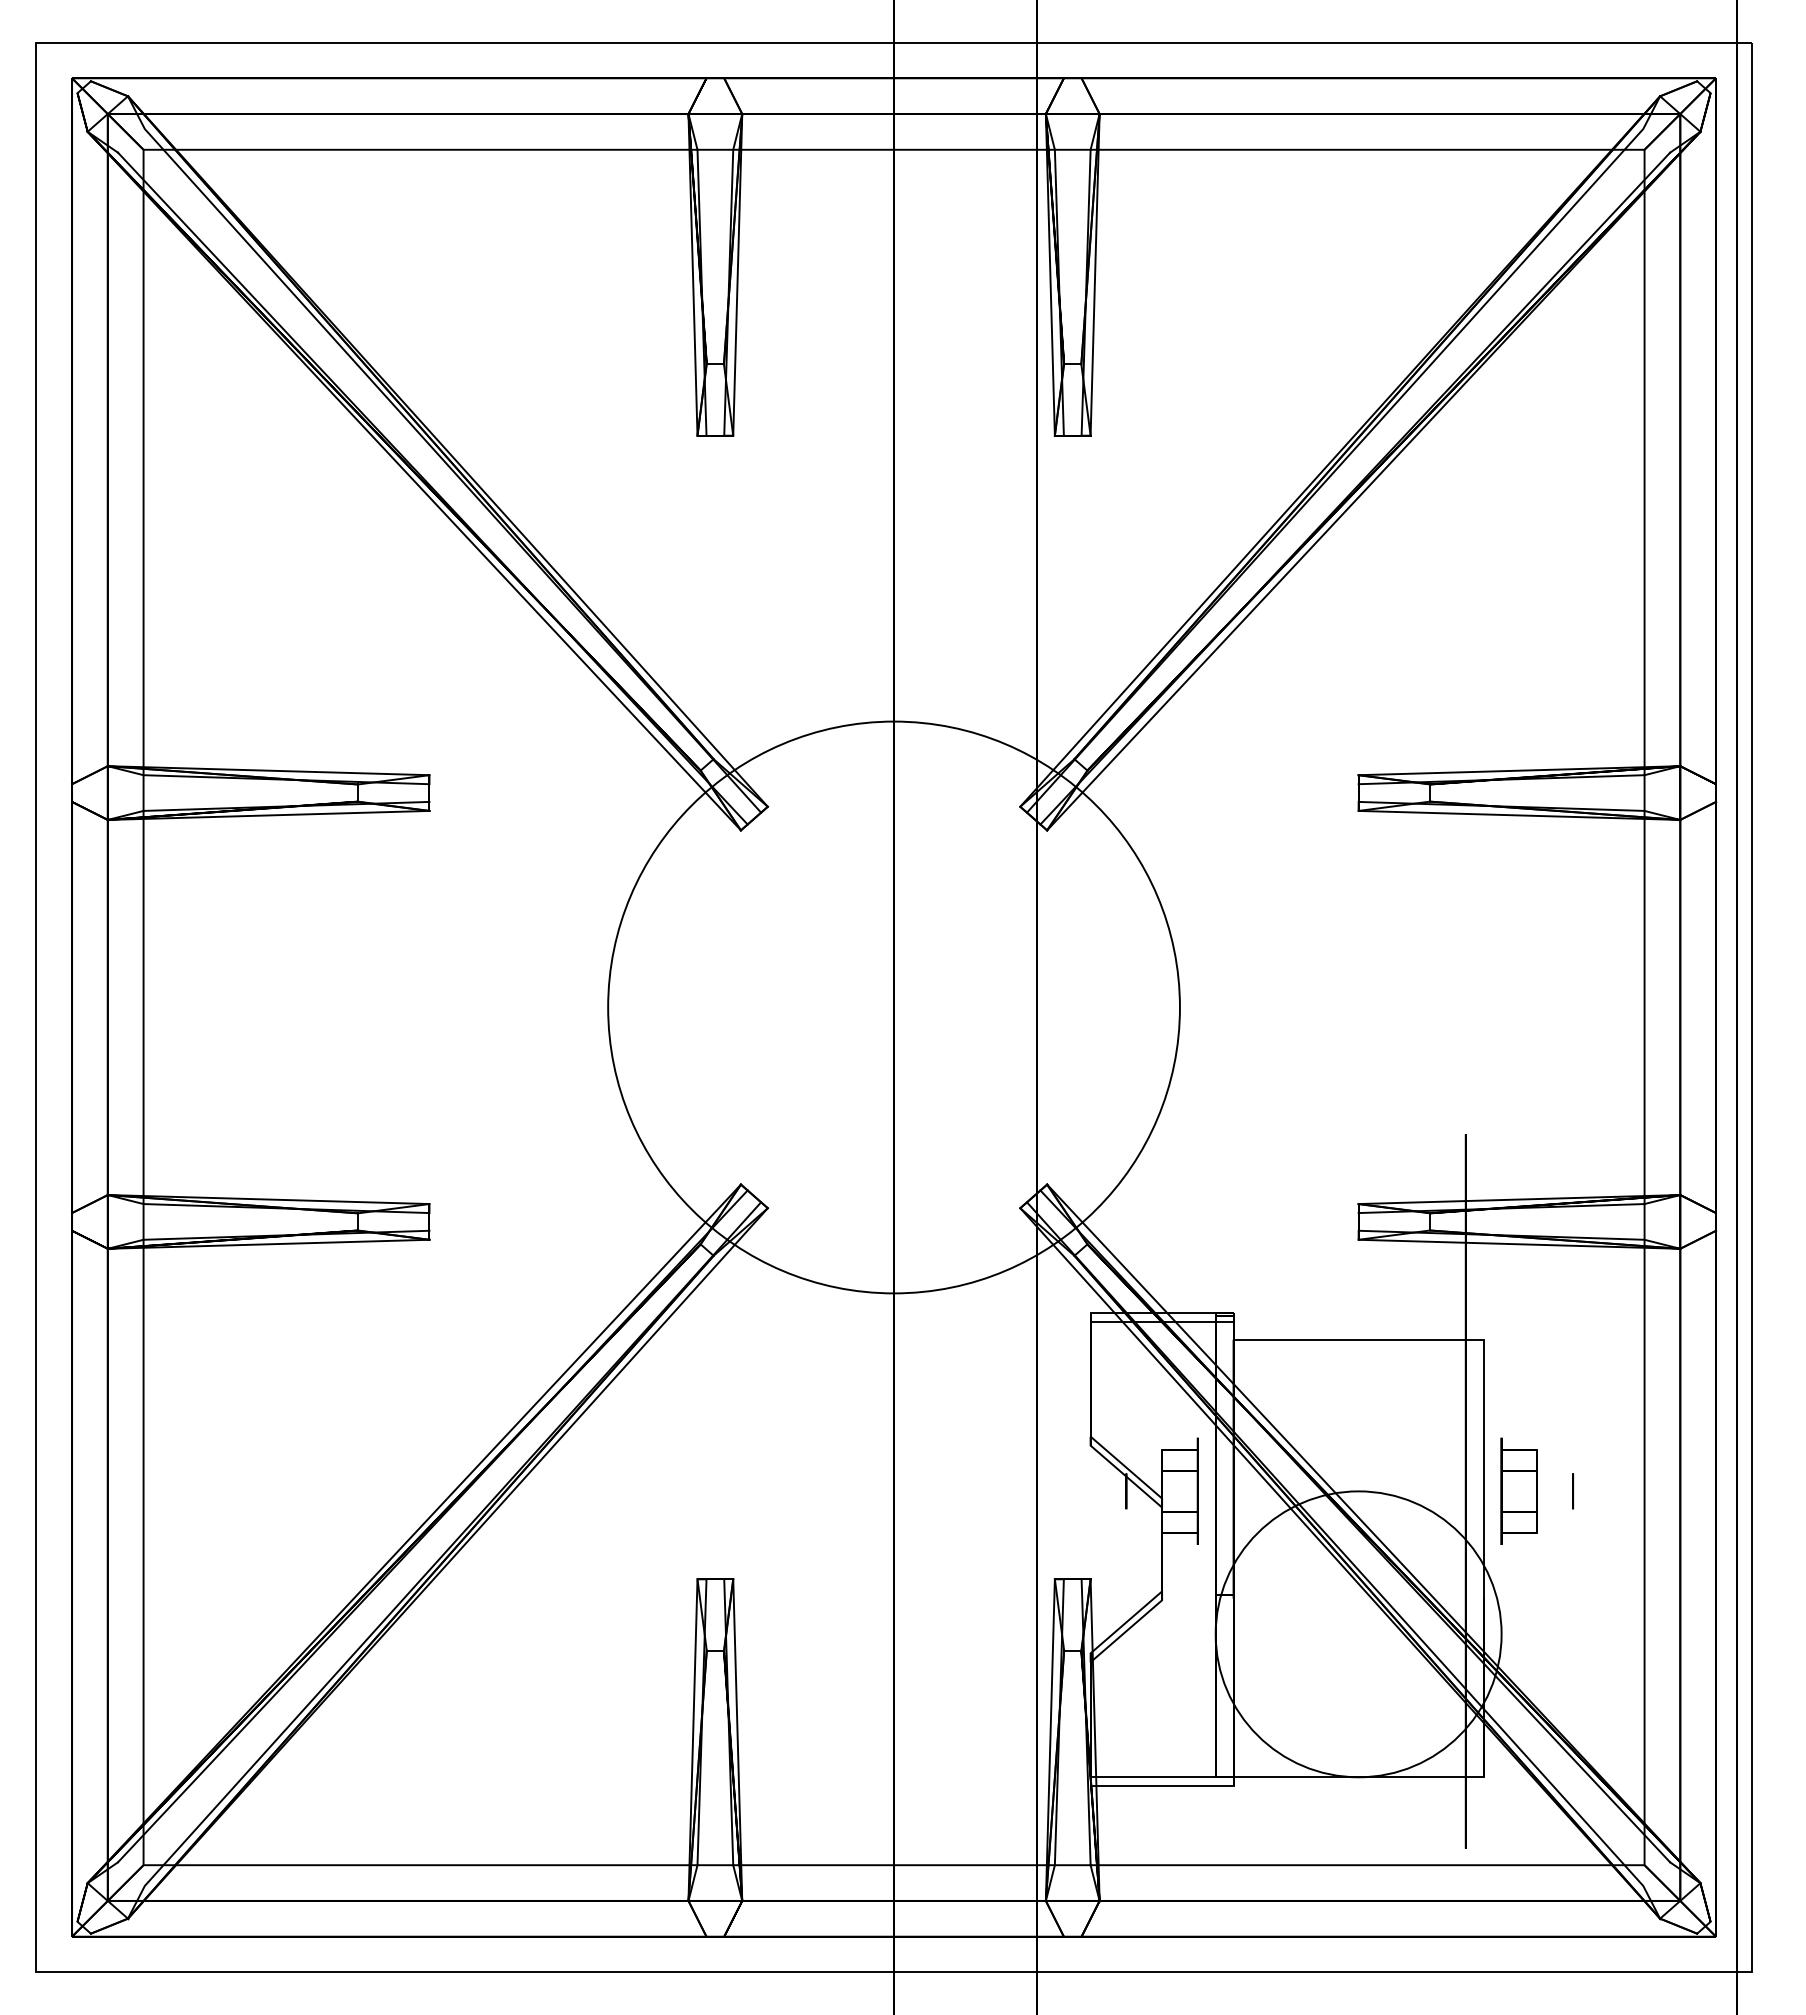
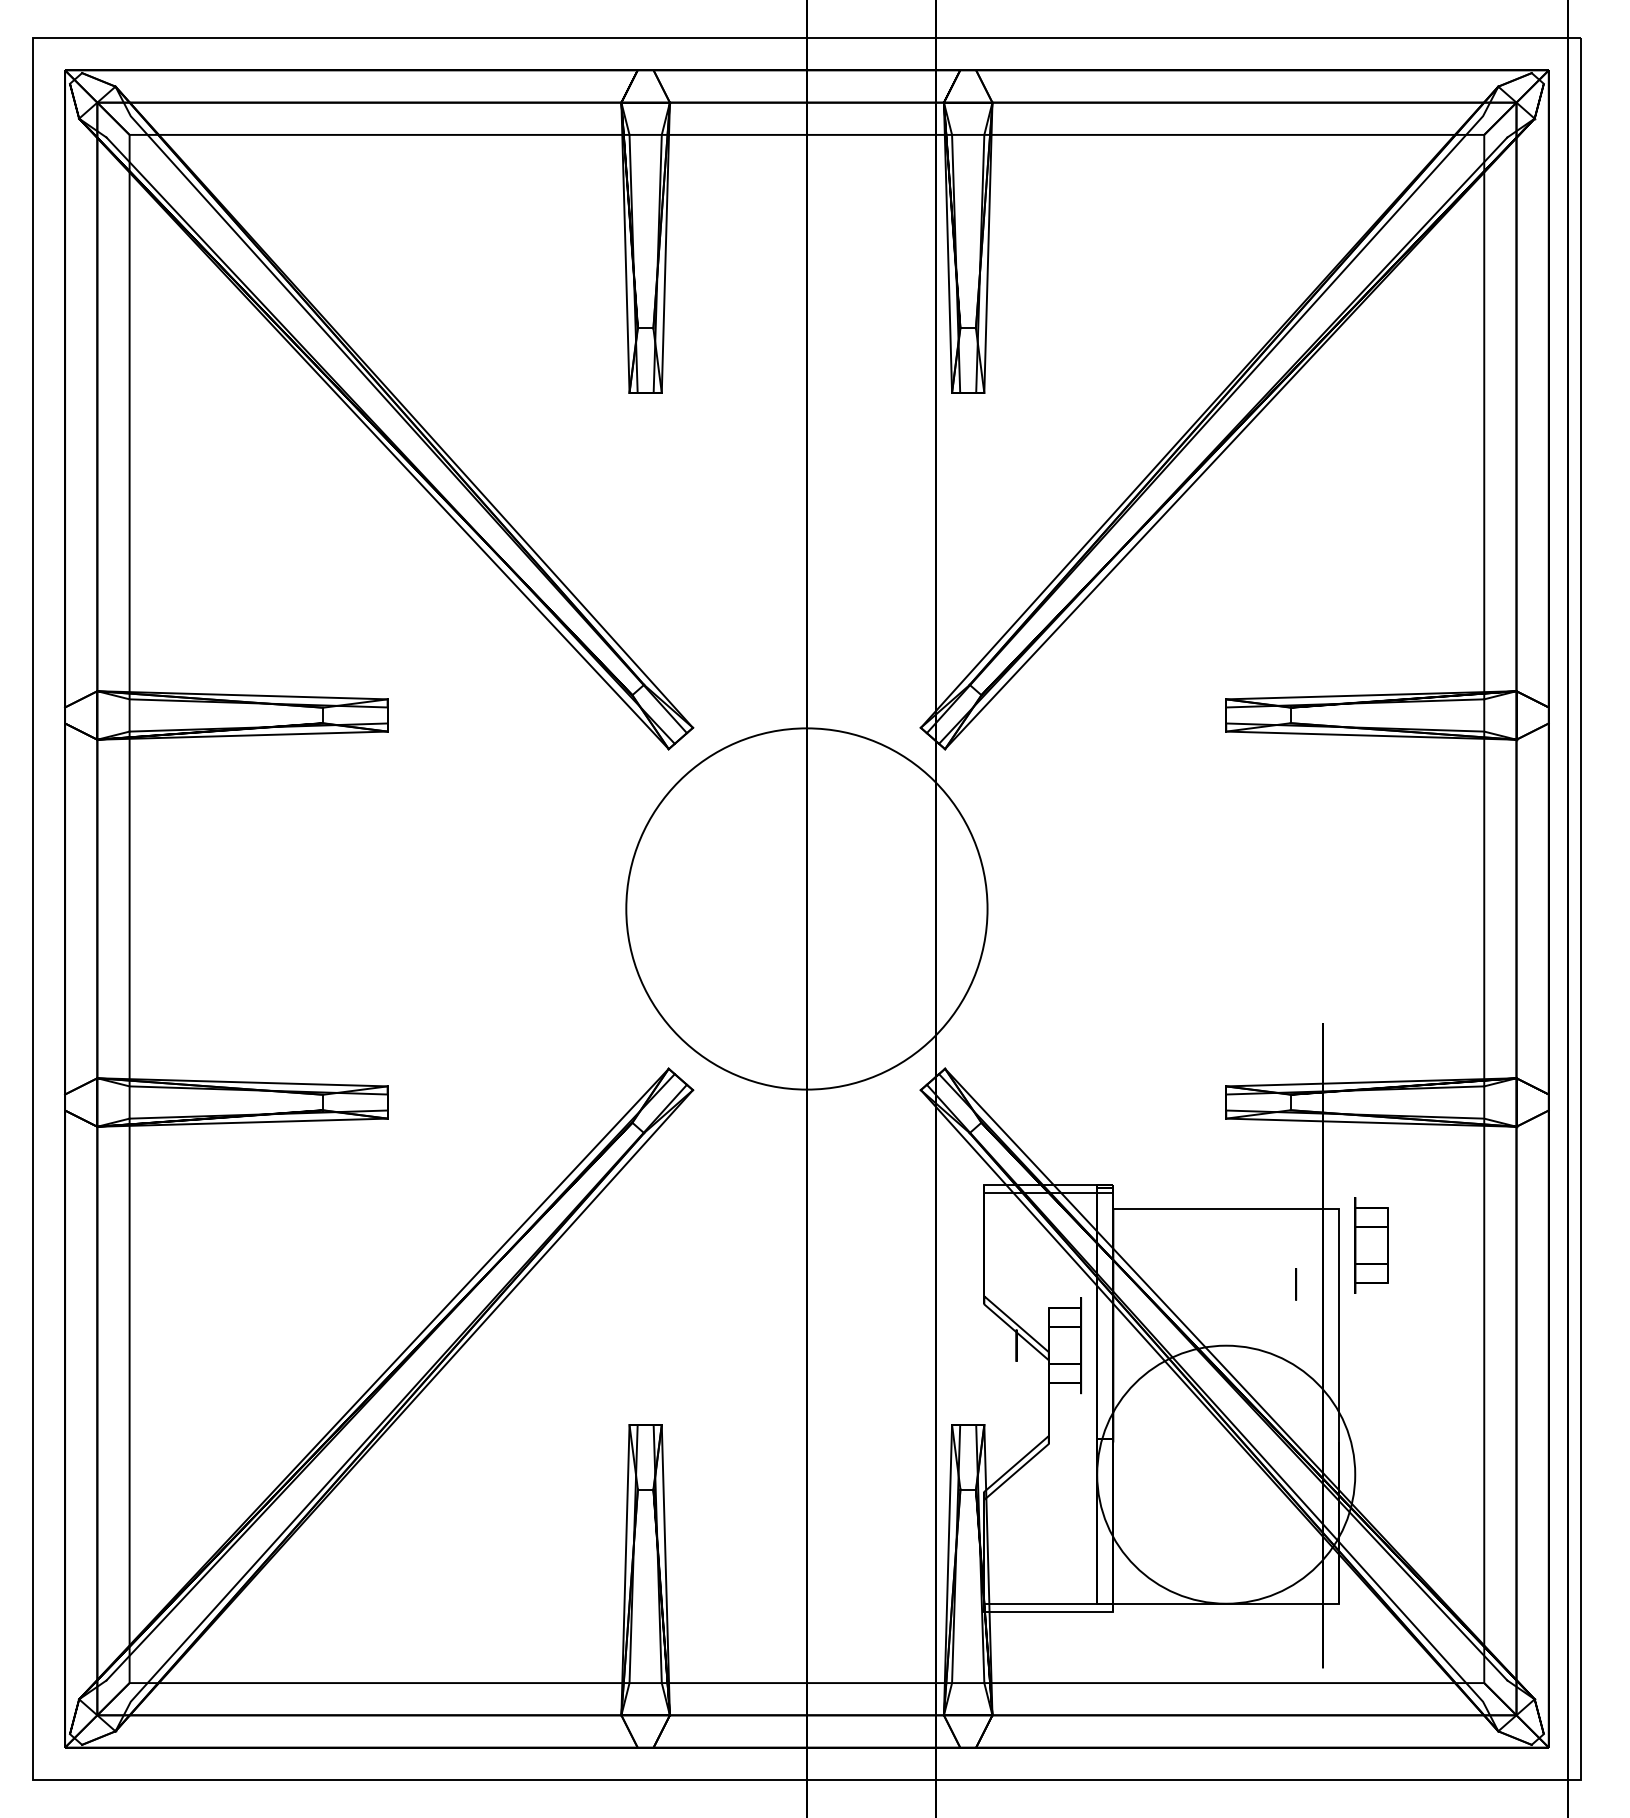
circle: (893, 1007) -> (806, 909), size x0.7
part: (1518, 1490) -> (1370, 1244), moved
circle: (1572, 1491) -> (1295, 1284), moved

